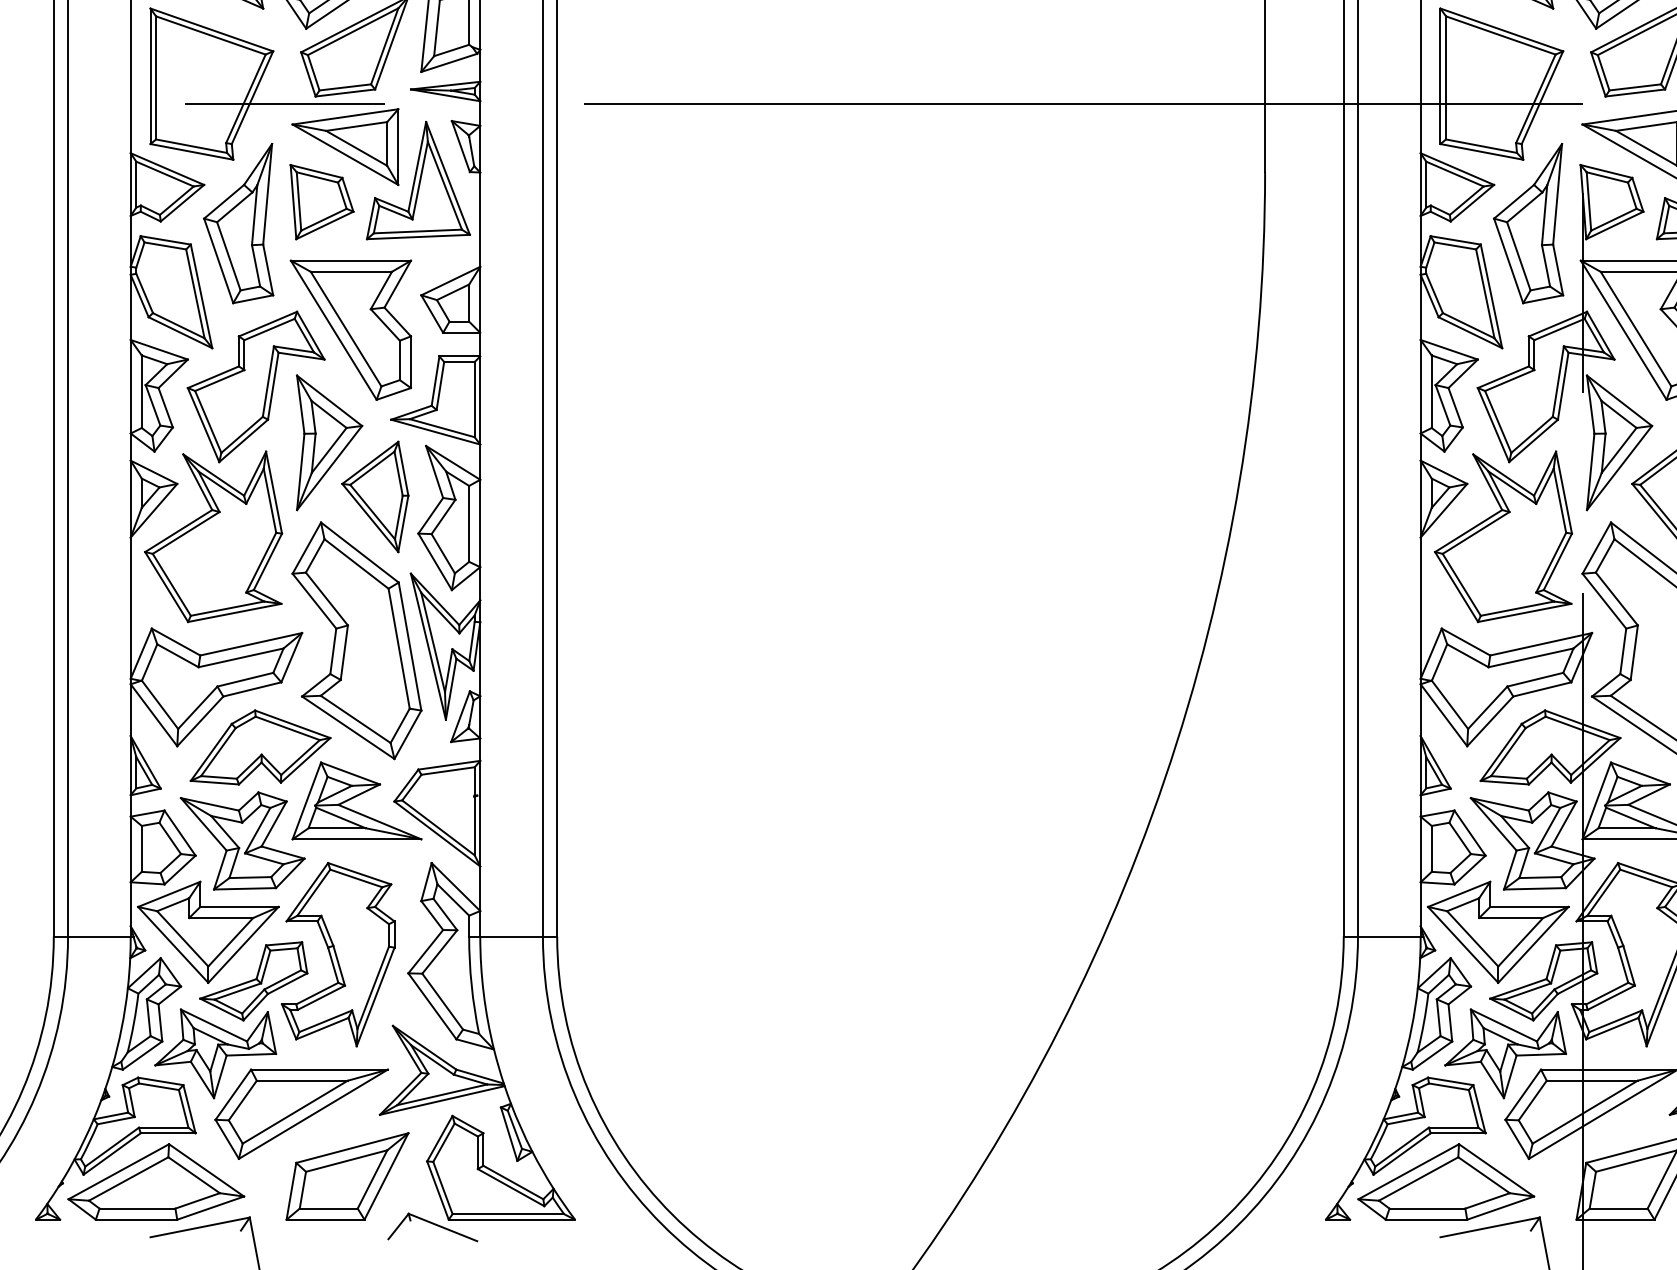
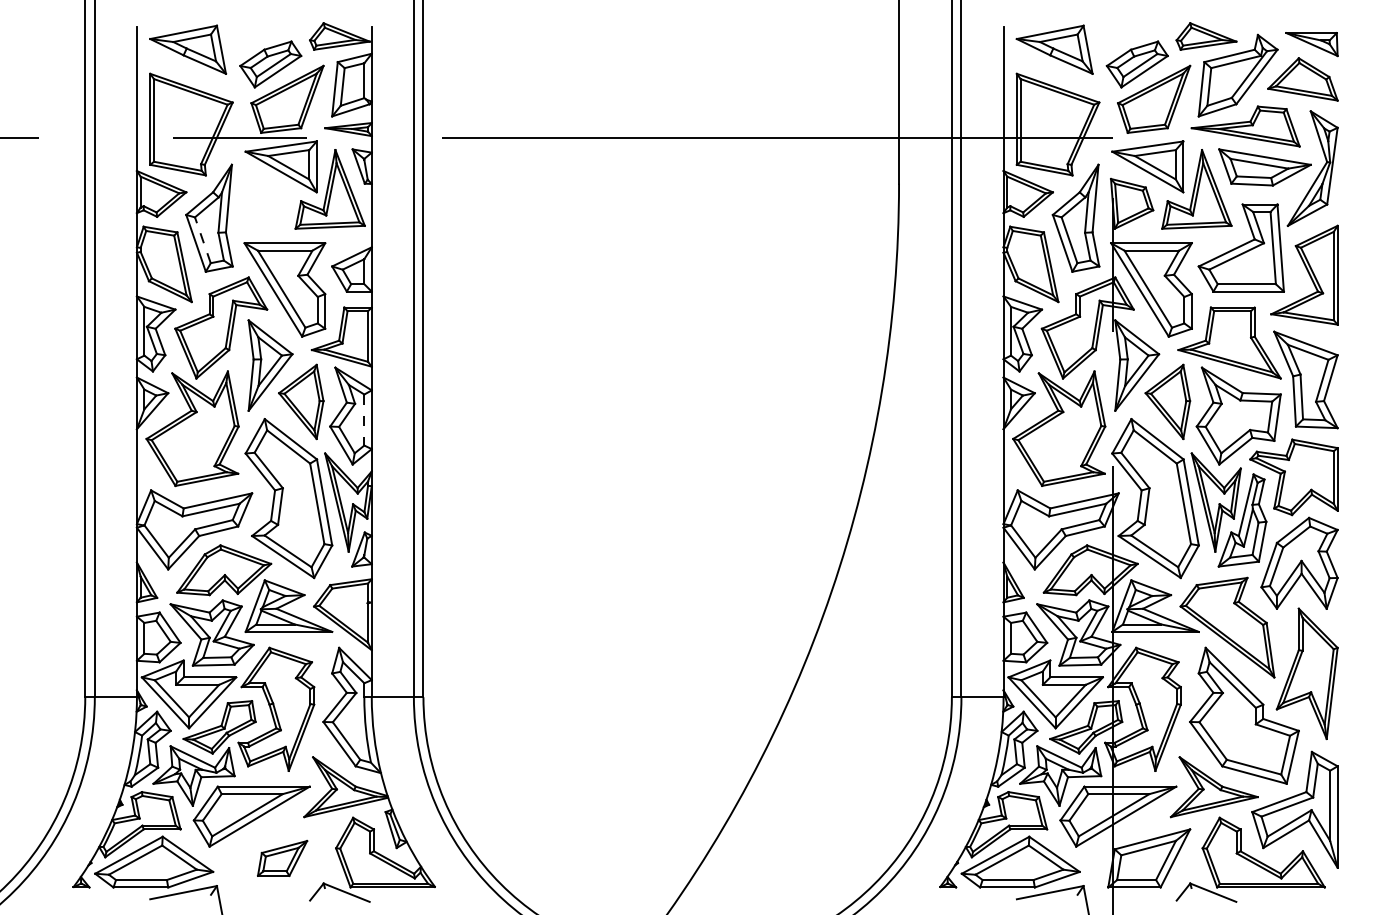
part: (322, 201) -> (265, 203), removed
line: (228, 255) -> (202, 239), solid -> dashed
line: (469, 524) -> (364, 420), solid -> dashed
part: (347, 1176) -> (282, 858), size x0.6

